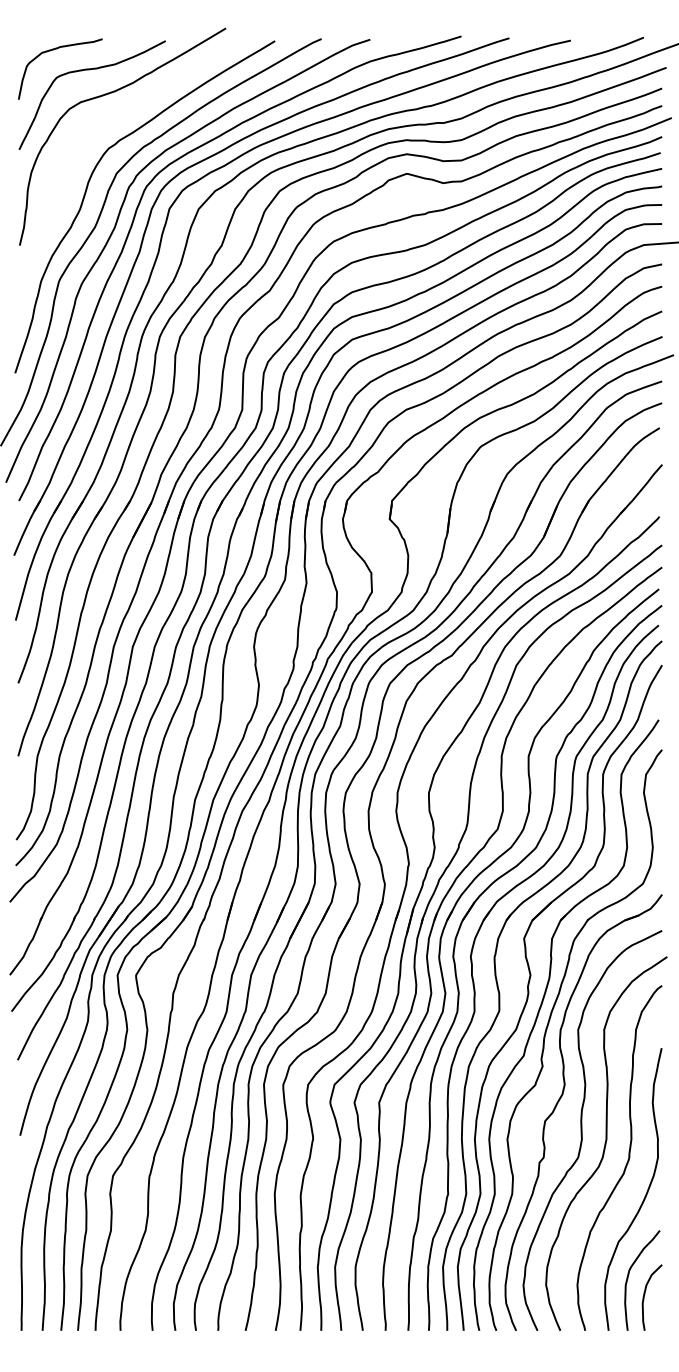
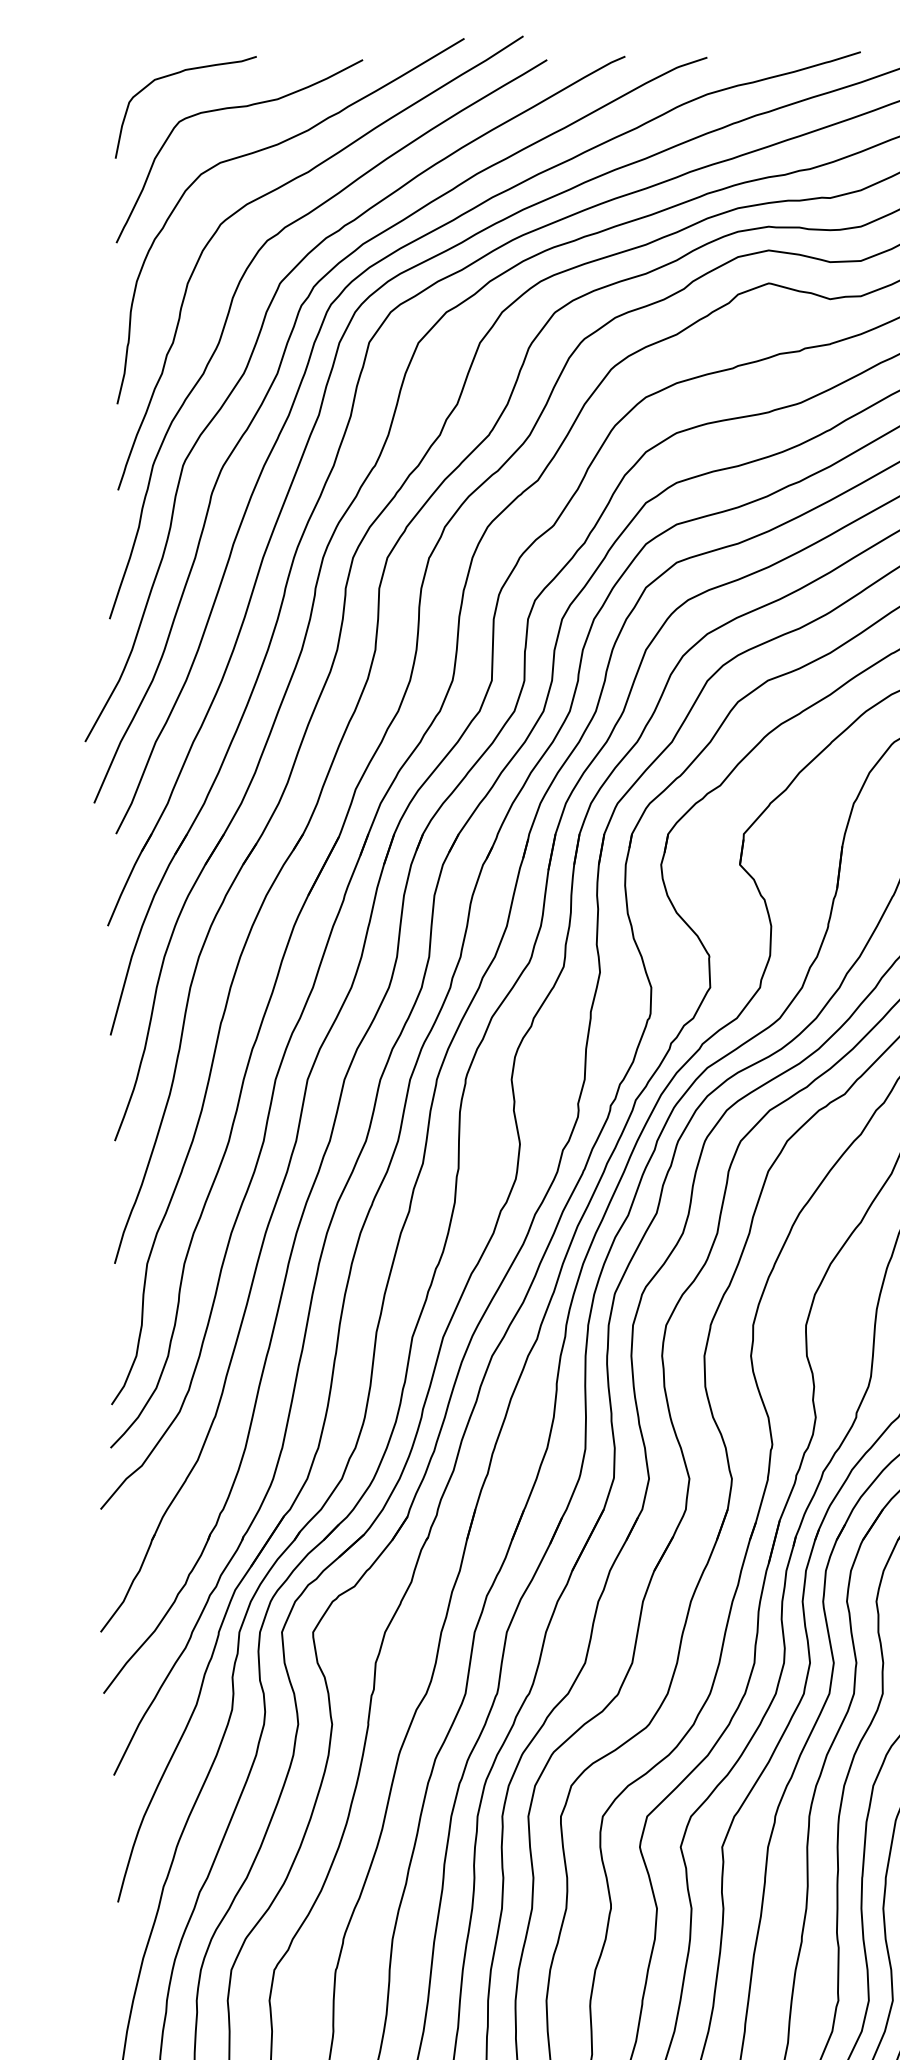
curve: (117, 117) -> (281, 188), added

